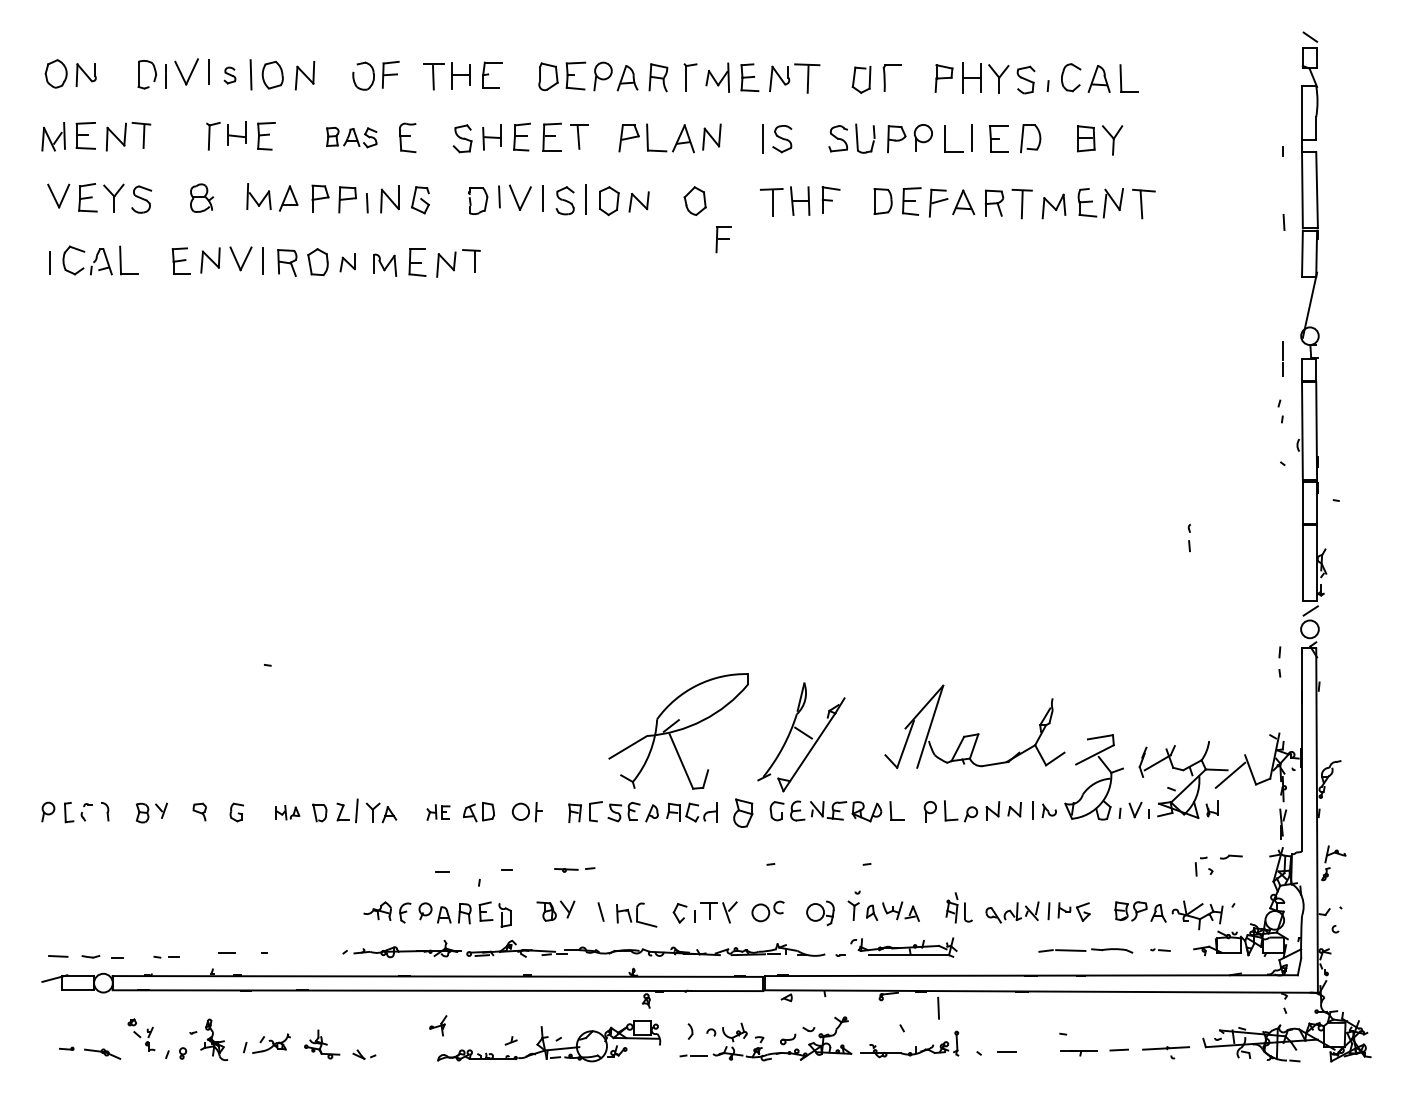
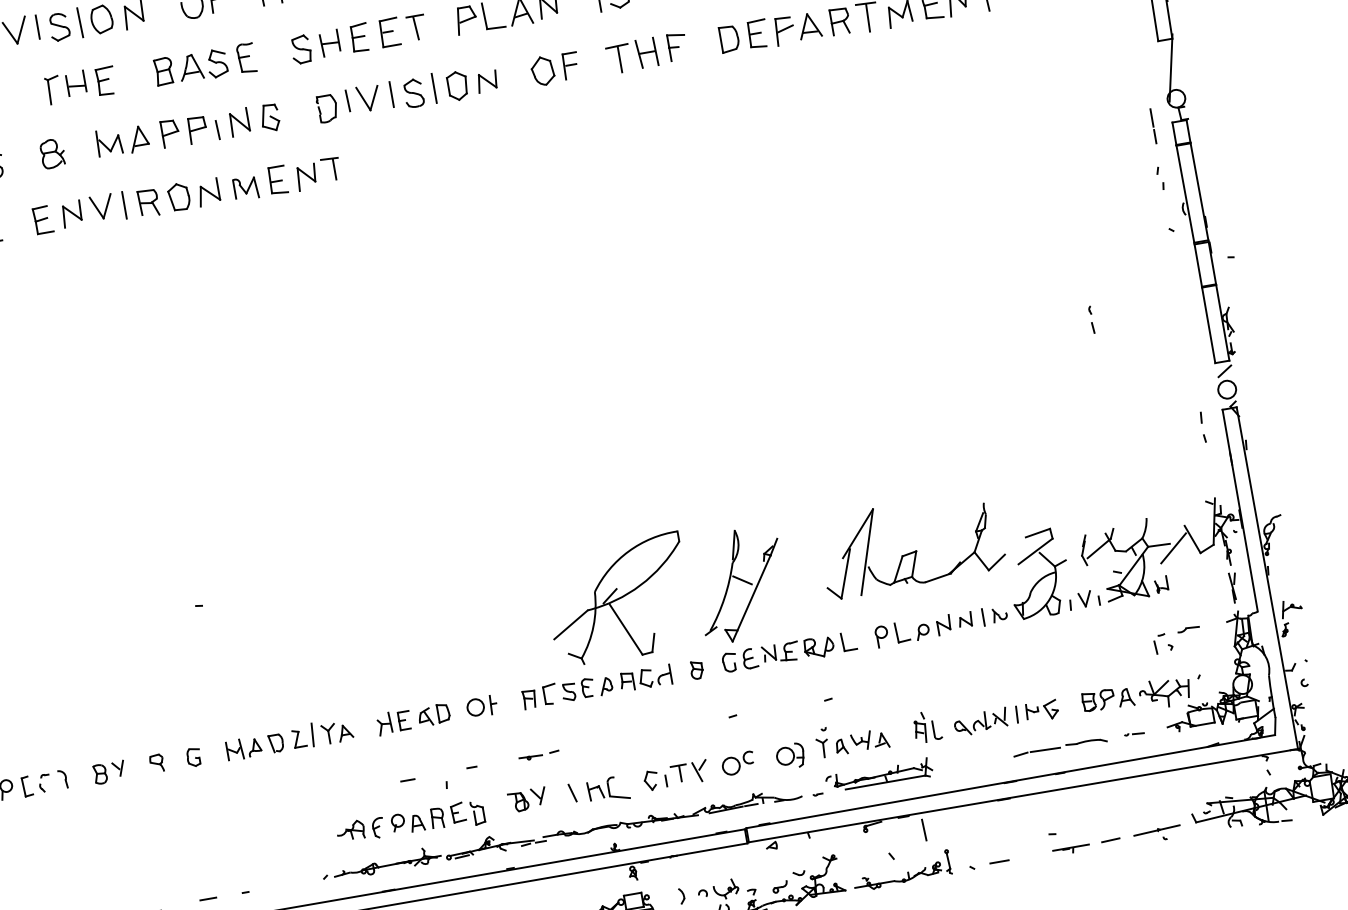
part: (229, 75) -> (58, 27), size x1.67
part: (351, 137) -> (190, 67), size x1.43
part: (723, 239) -> (570, 65), moved
part: (347, 262) -> (208, 192), size x1.43
part: (287, 812) -> (244, 748), size x1.43
part: (438, 812) -> (394, 722), size x1.43
part: (743, 812) -> (696, 669), size x0.62

